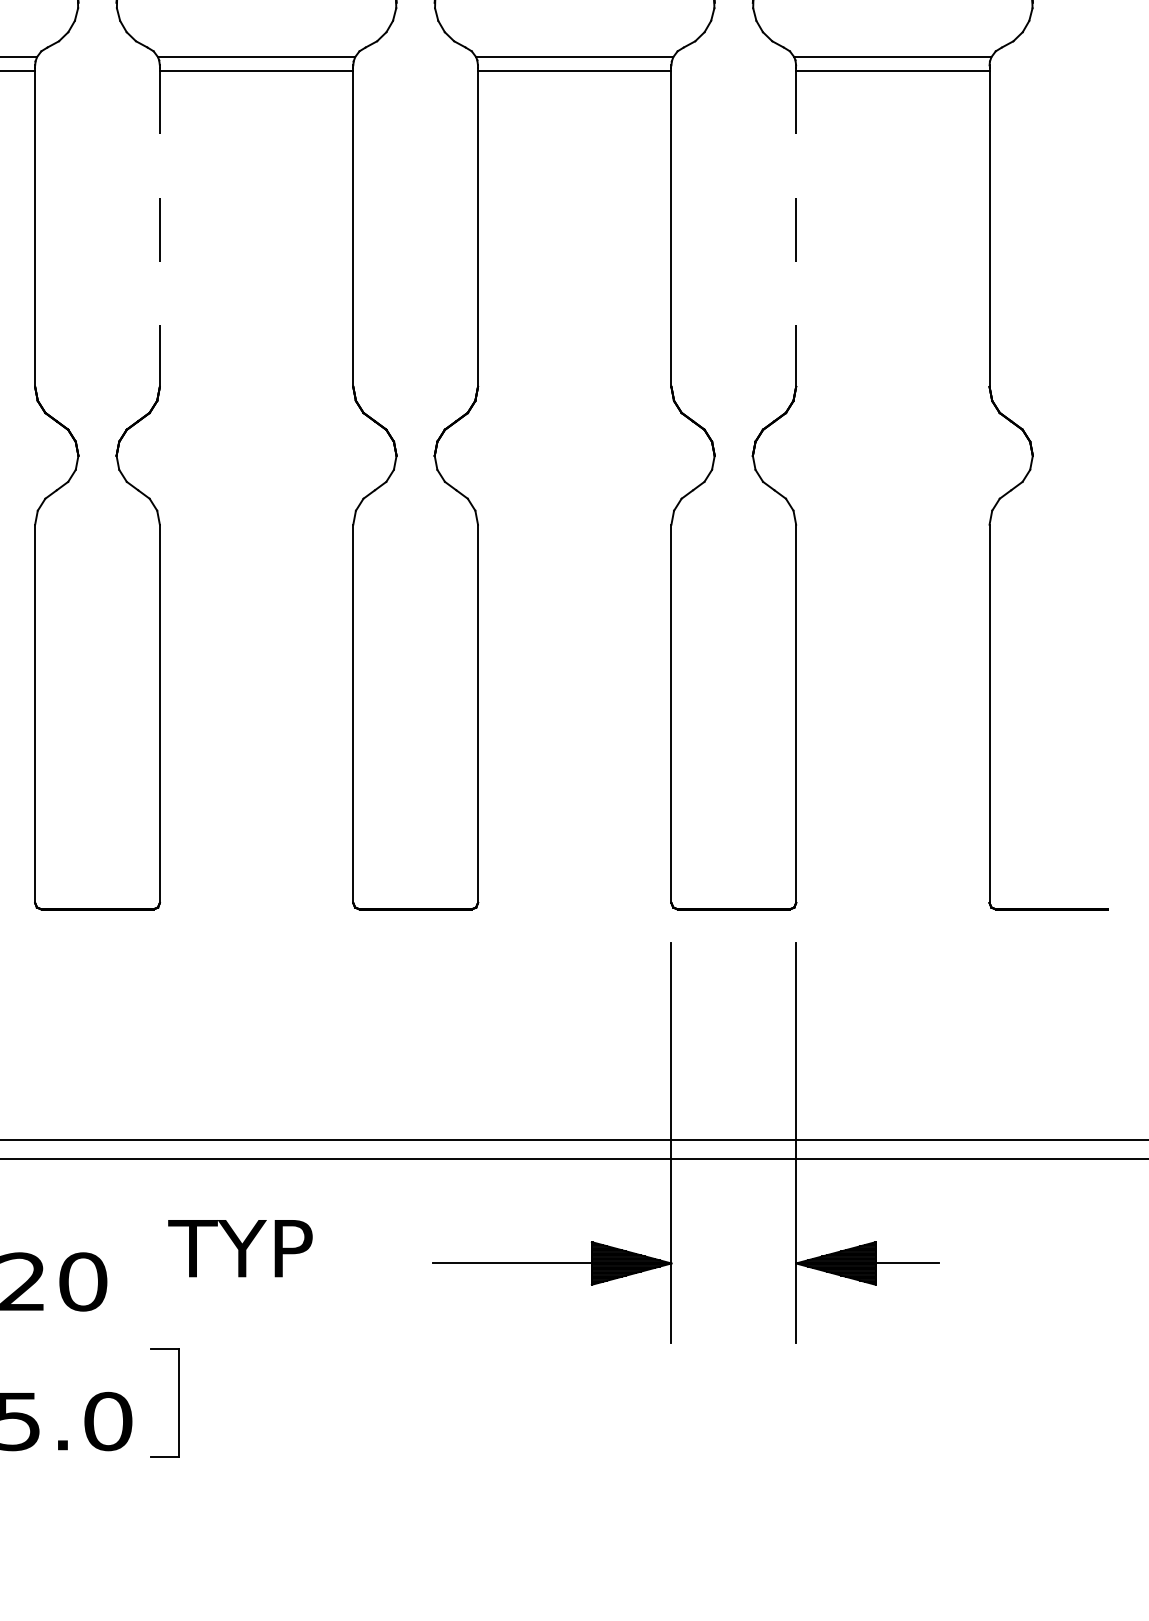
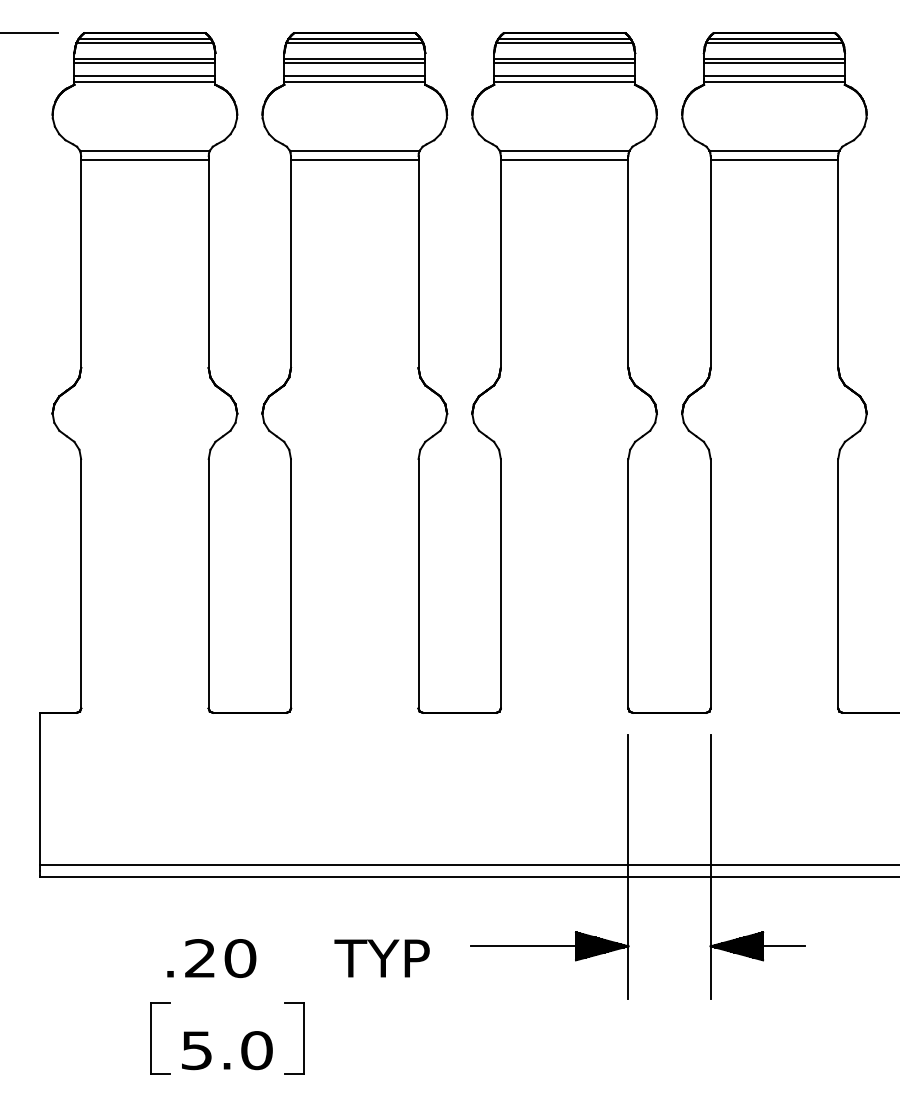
line: (159, 229) -> (290, 264), dashed -> solid
line: (795, 229) -> (710, 264), dashed -> solid
text: (239, 1248) -> (381, 958), moved

